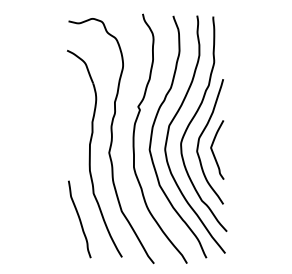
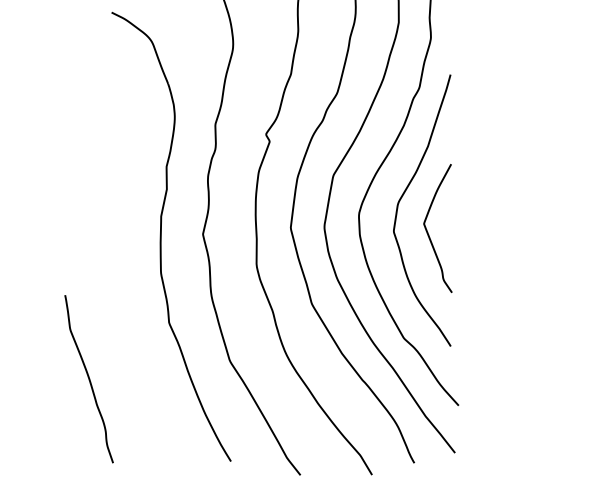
curve: (79, 219) -> (88, 379), moved

